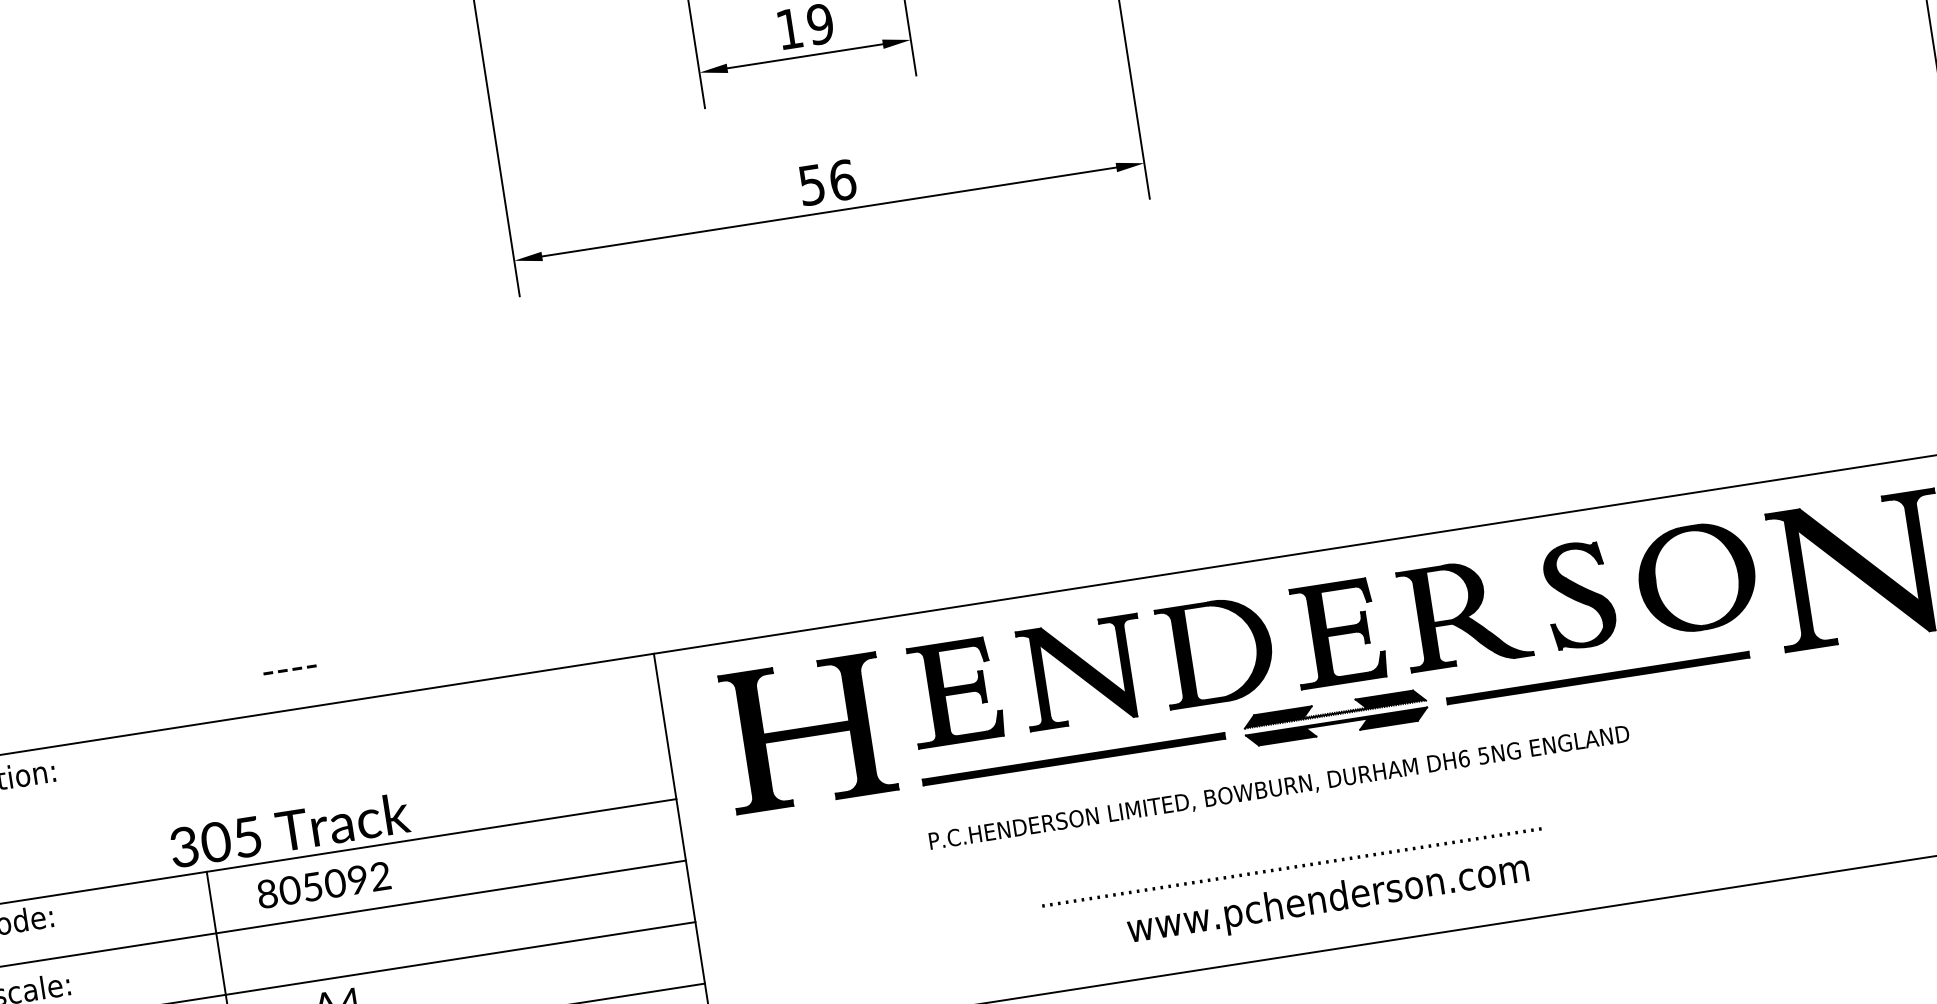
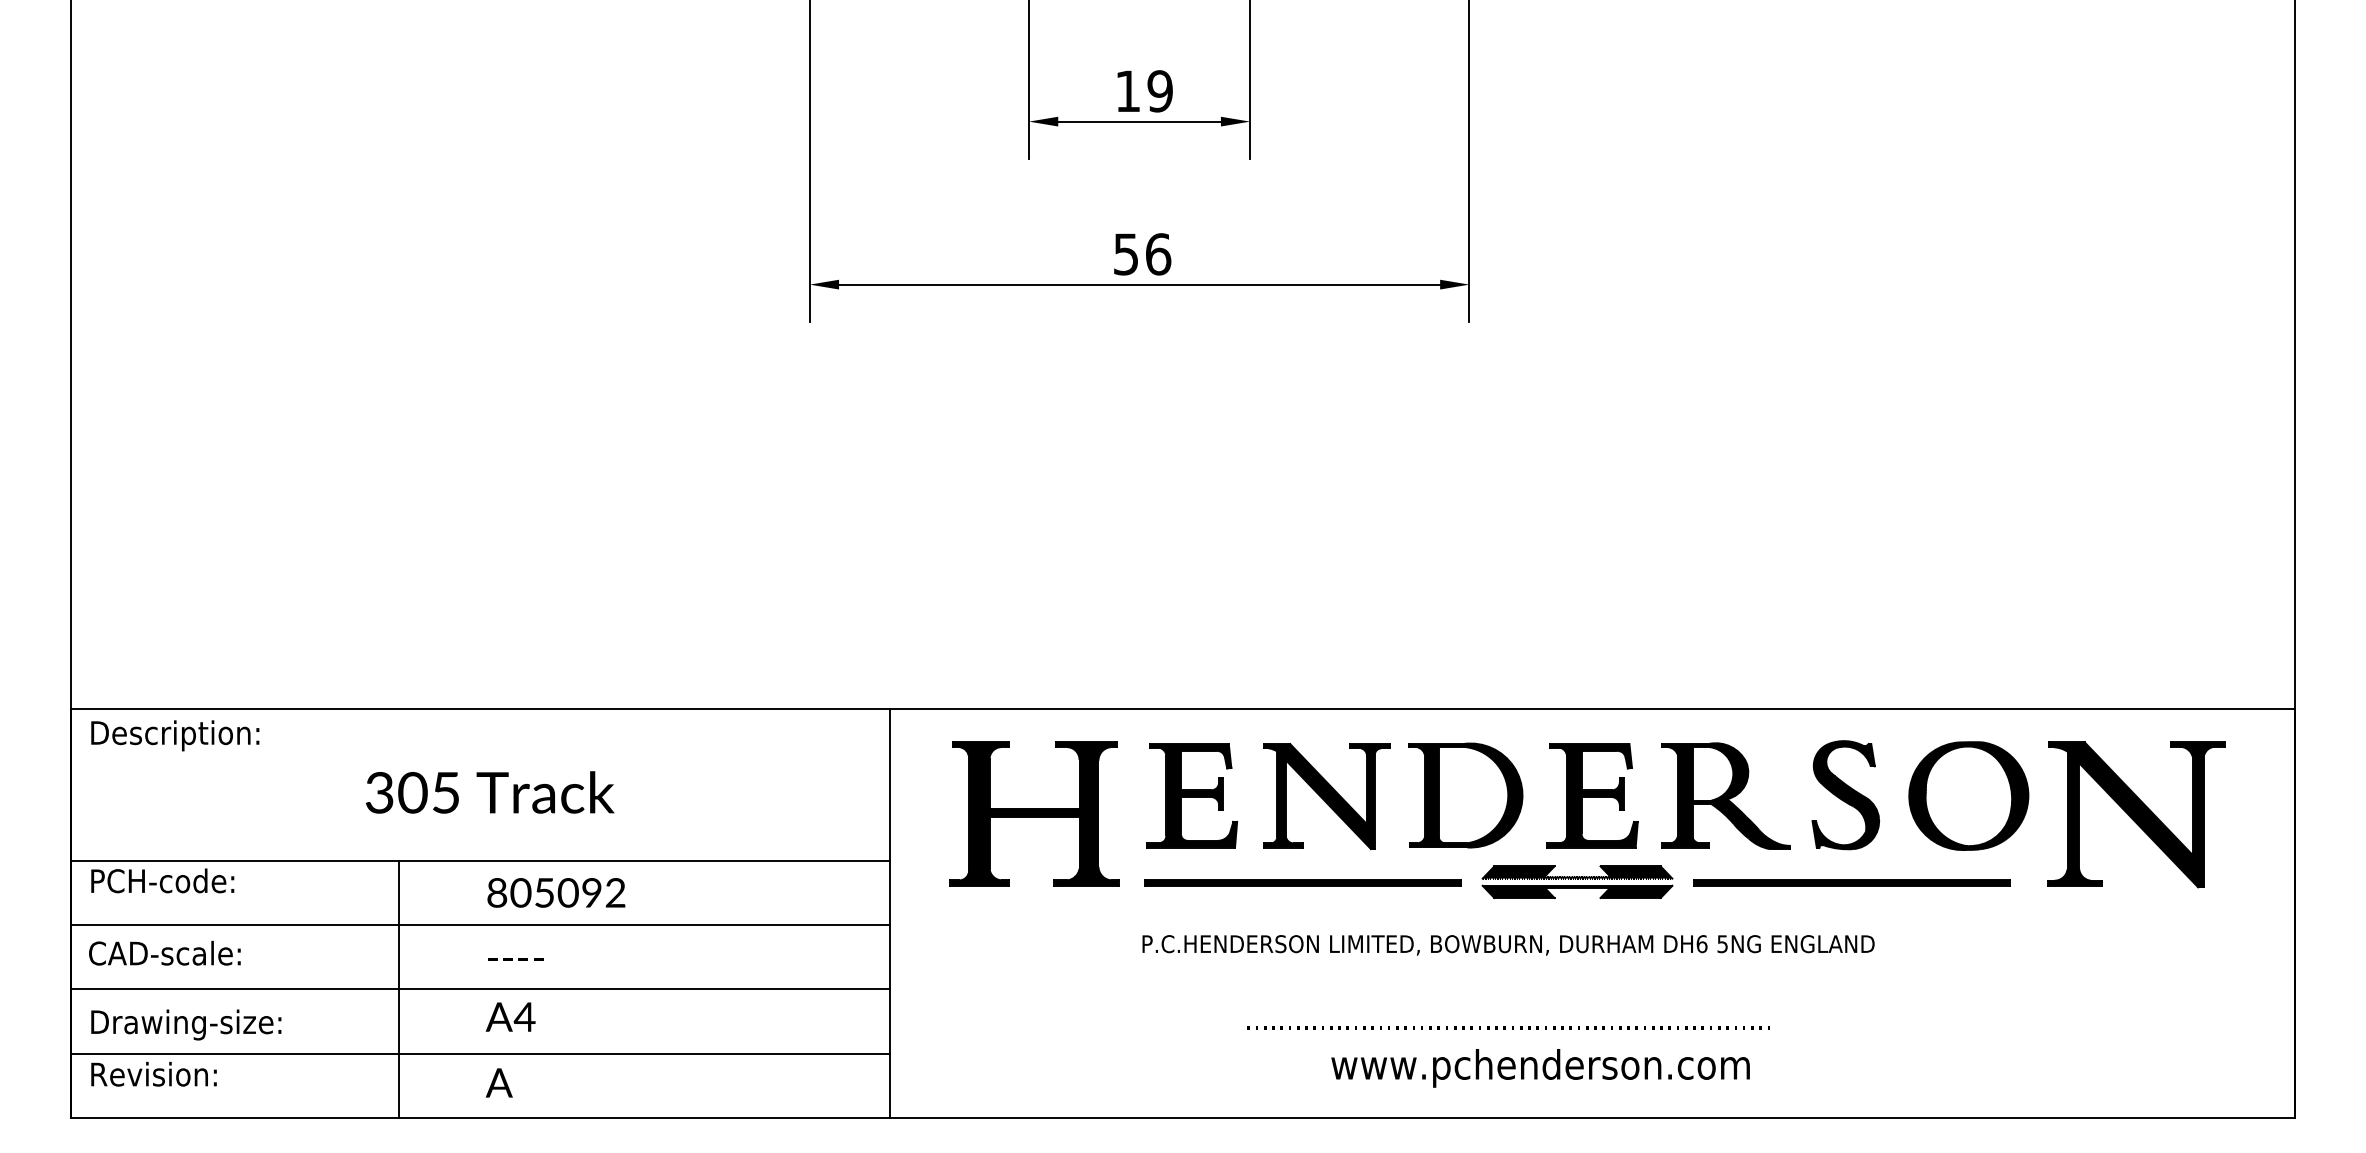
text: (289, 670) -> (515, 959), moved
text: (289, 830) -> (489, 792), moved
text: (323, 884) -> (556, 892), moved

